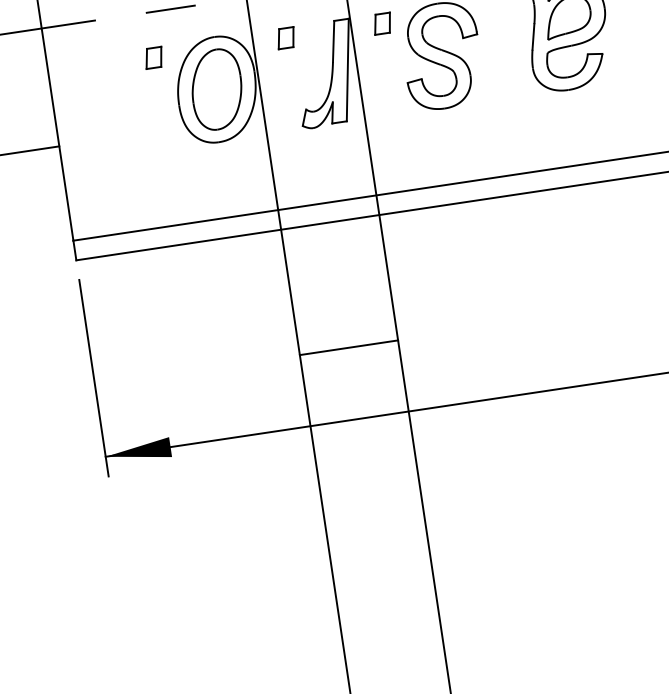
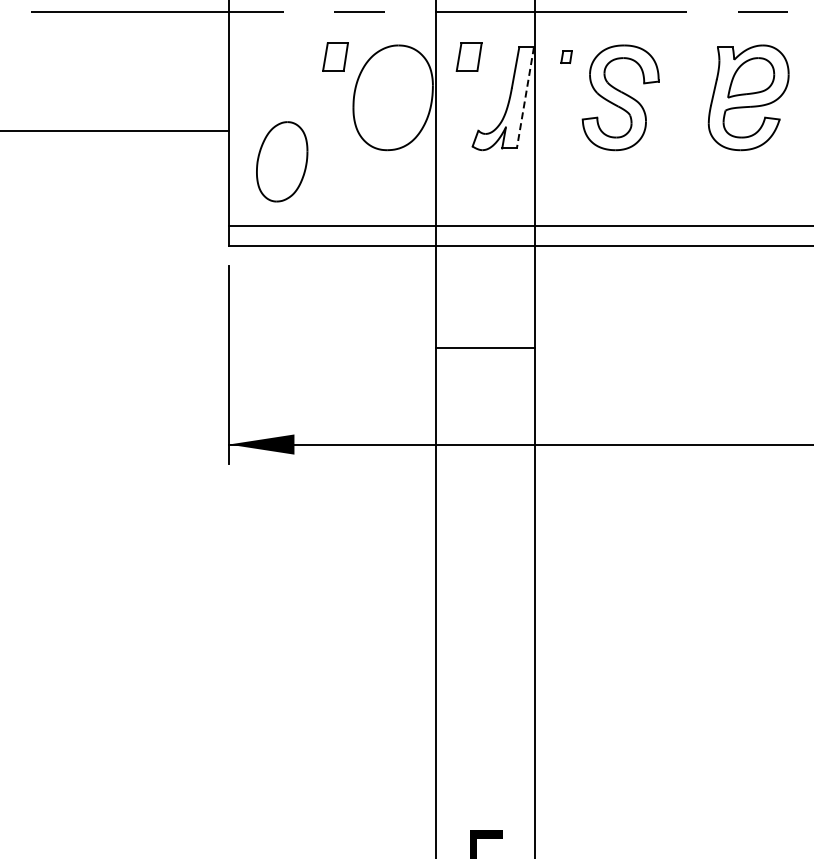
part: (382, 23) -> (566, 56), size x0.6
part: (285, 38) -> (468, 57), size x1.4
part: (153, 58) -> (335, 57), size x1.4
line: (347, 70) -> (525, 98), solid -> dashed
part: (217, 89) -> (282, 161), moved
line: (348, 347) -> (485, 347), moved

